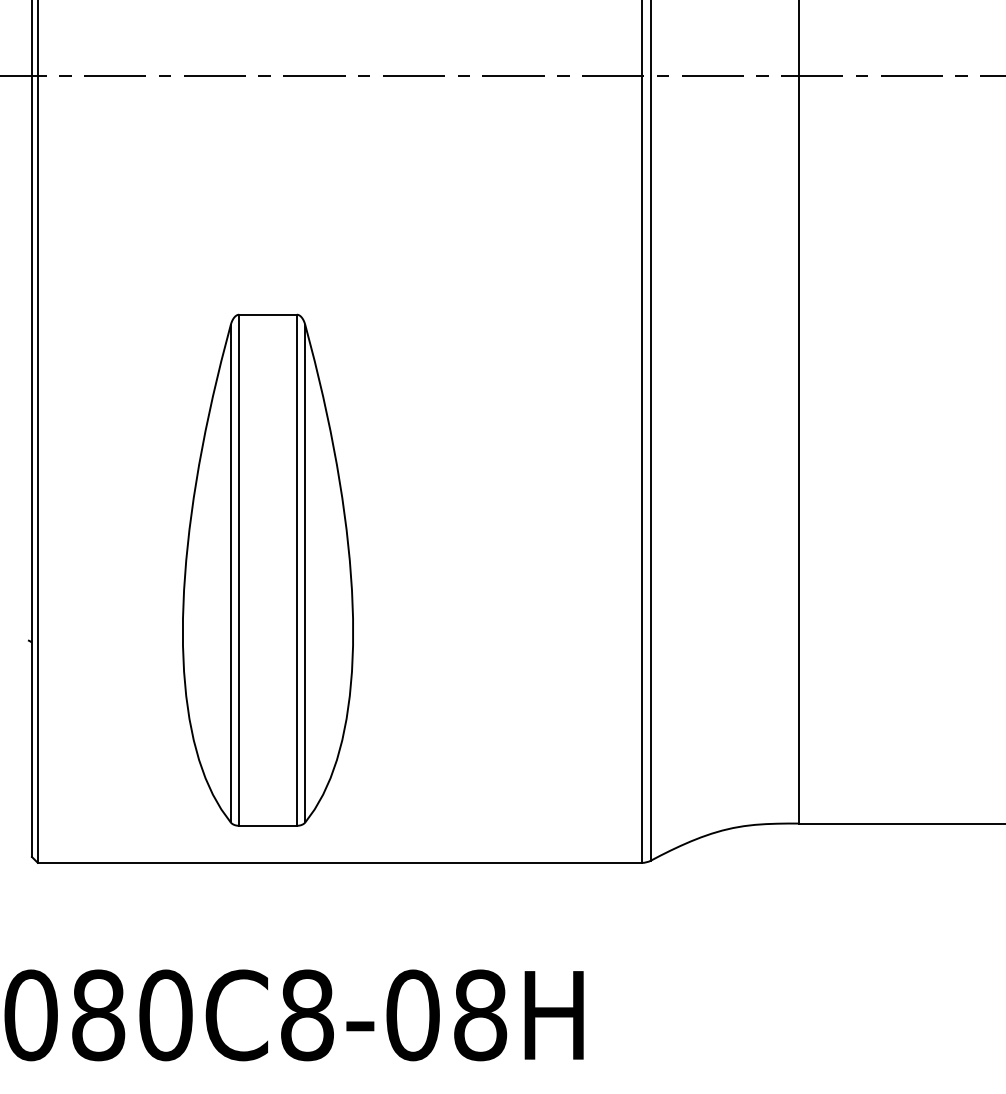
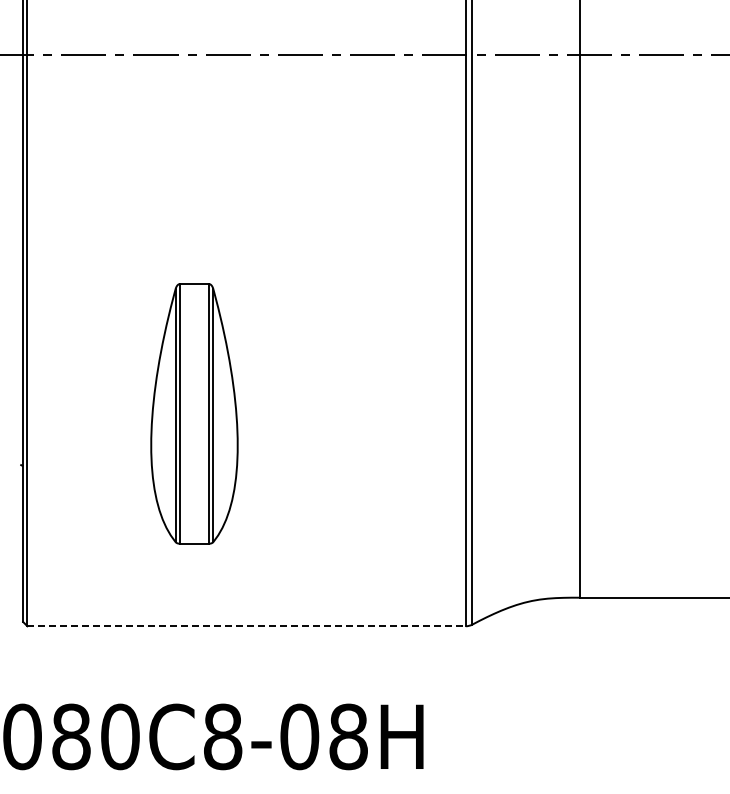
part: (268, 569) -> (194, 413), size x0.7
line: (341, 863) -> (247, 626), solid -> dashed

